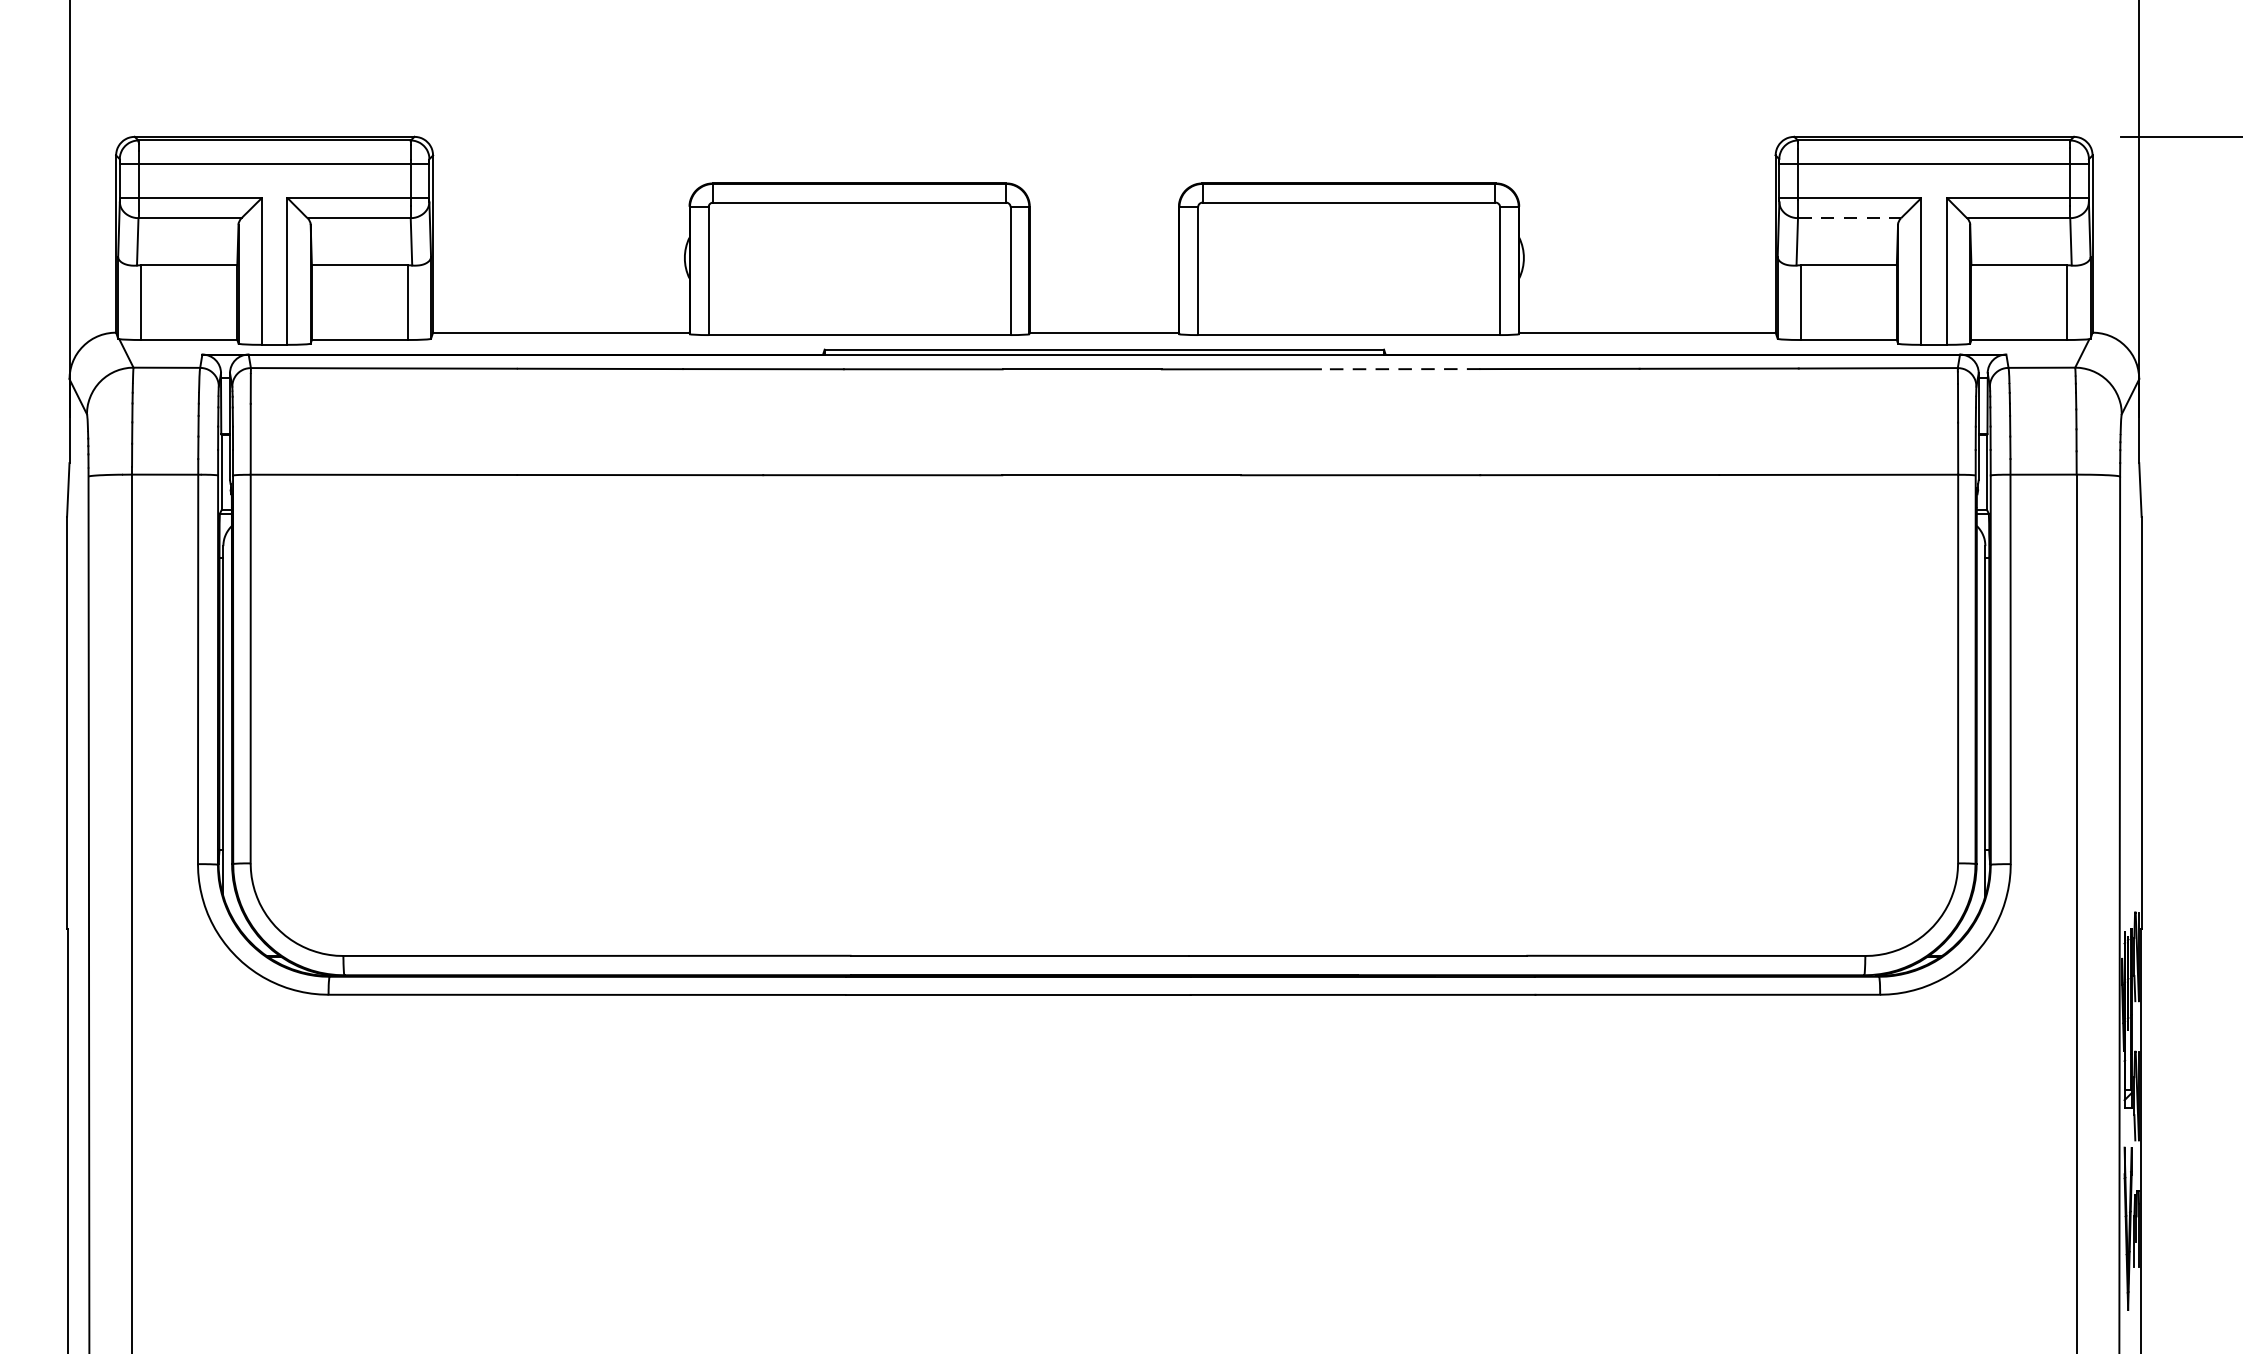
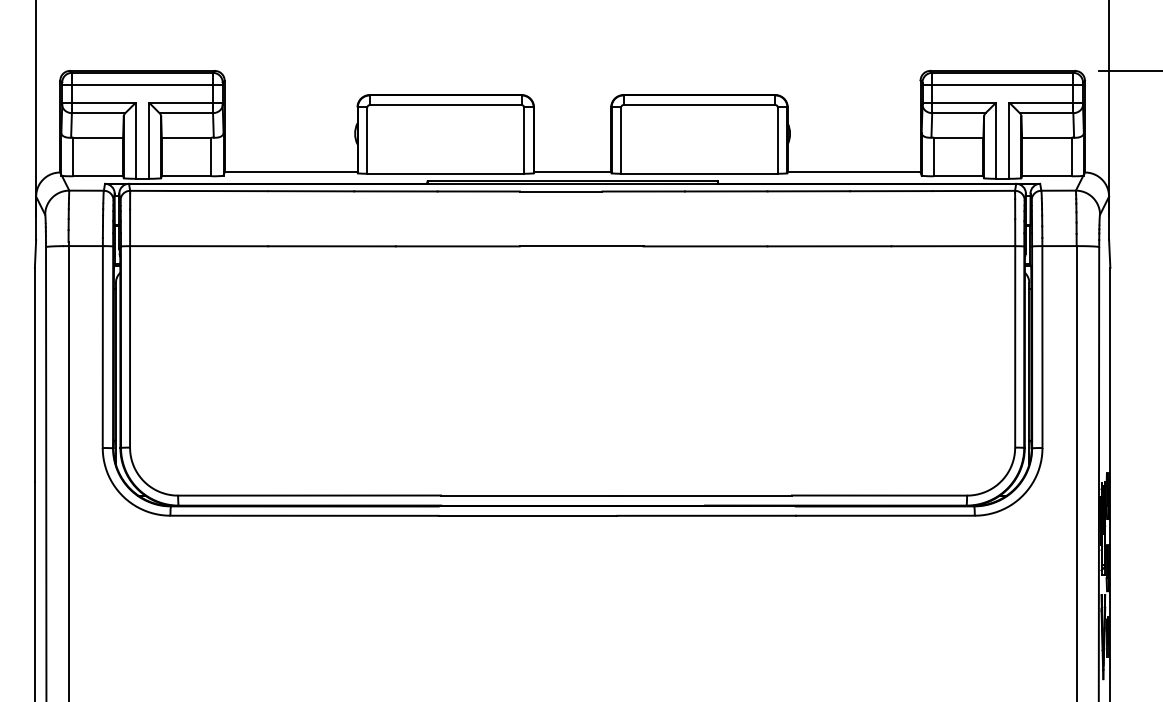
line: (1848, 218) -> (958, 113), dashed -> solid
line: (1399, 369) -> (725, 191), dashed -> solid

